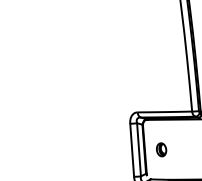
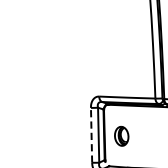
part: (161, 149) -> (121, 136), size x1.4
line: (132, 150) -> (91, 135), solid -> dashed

